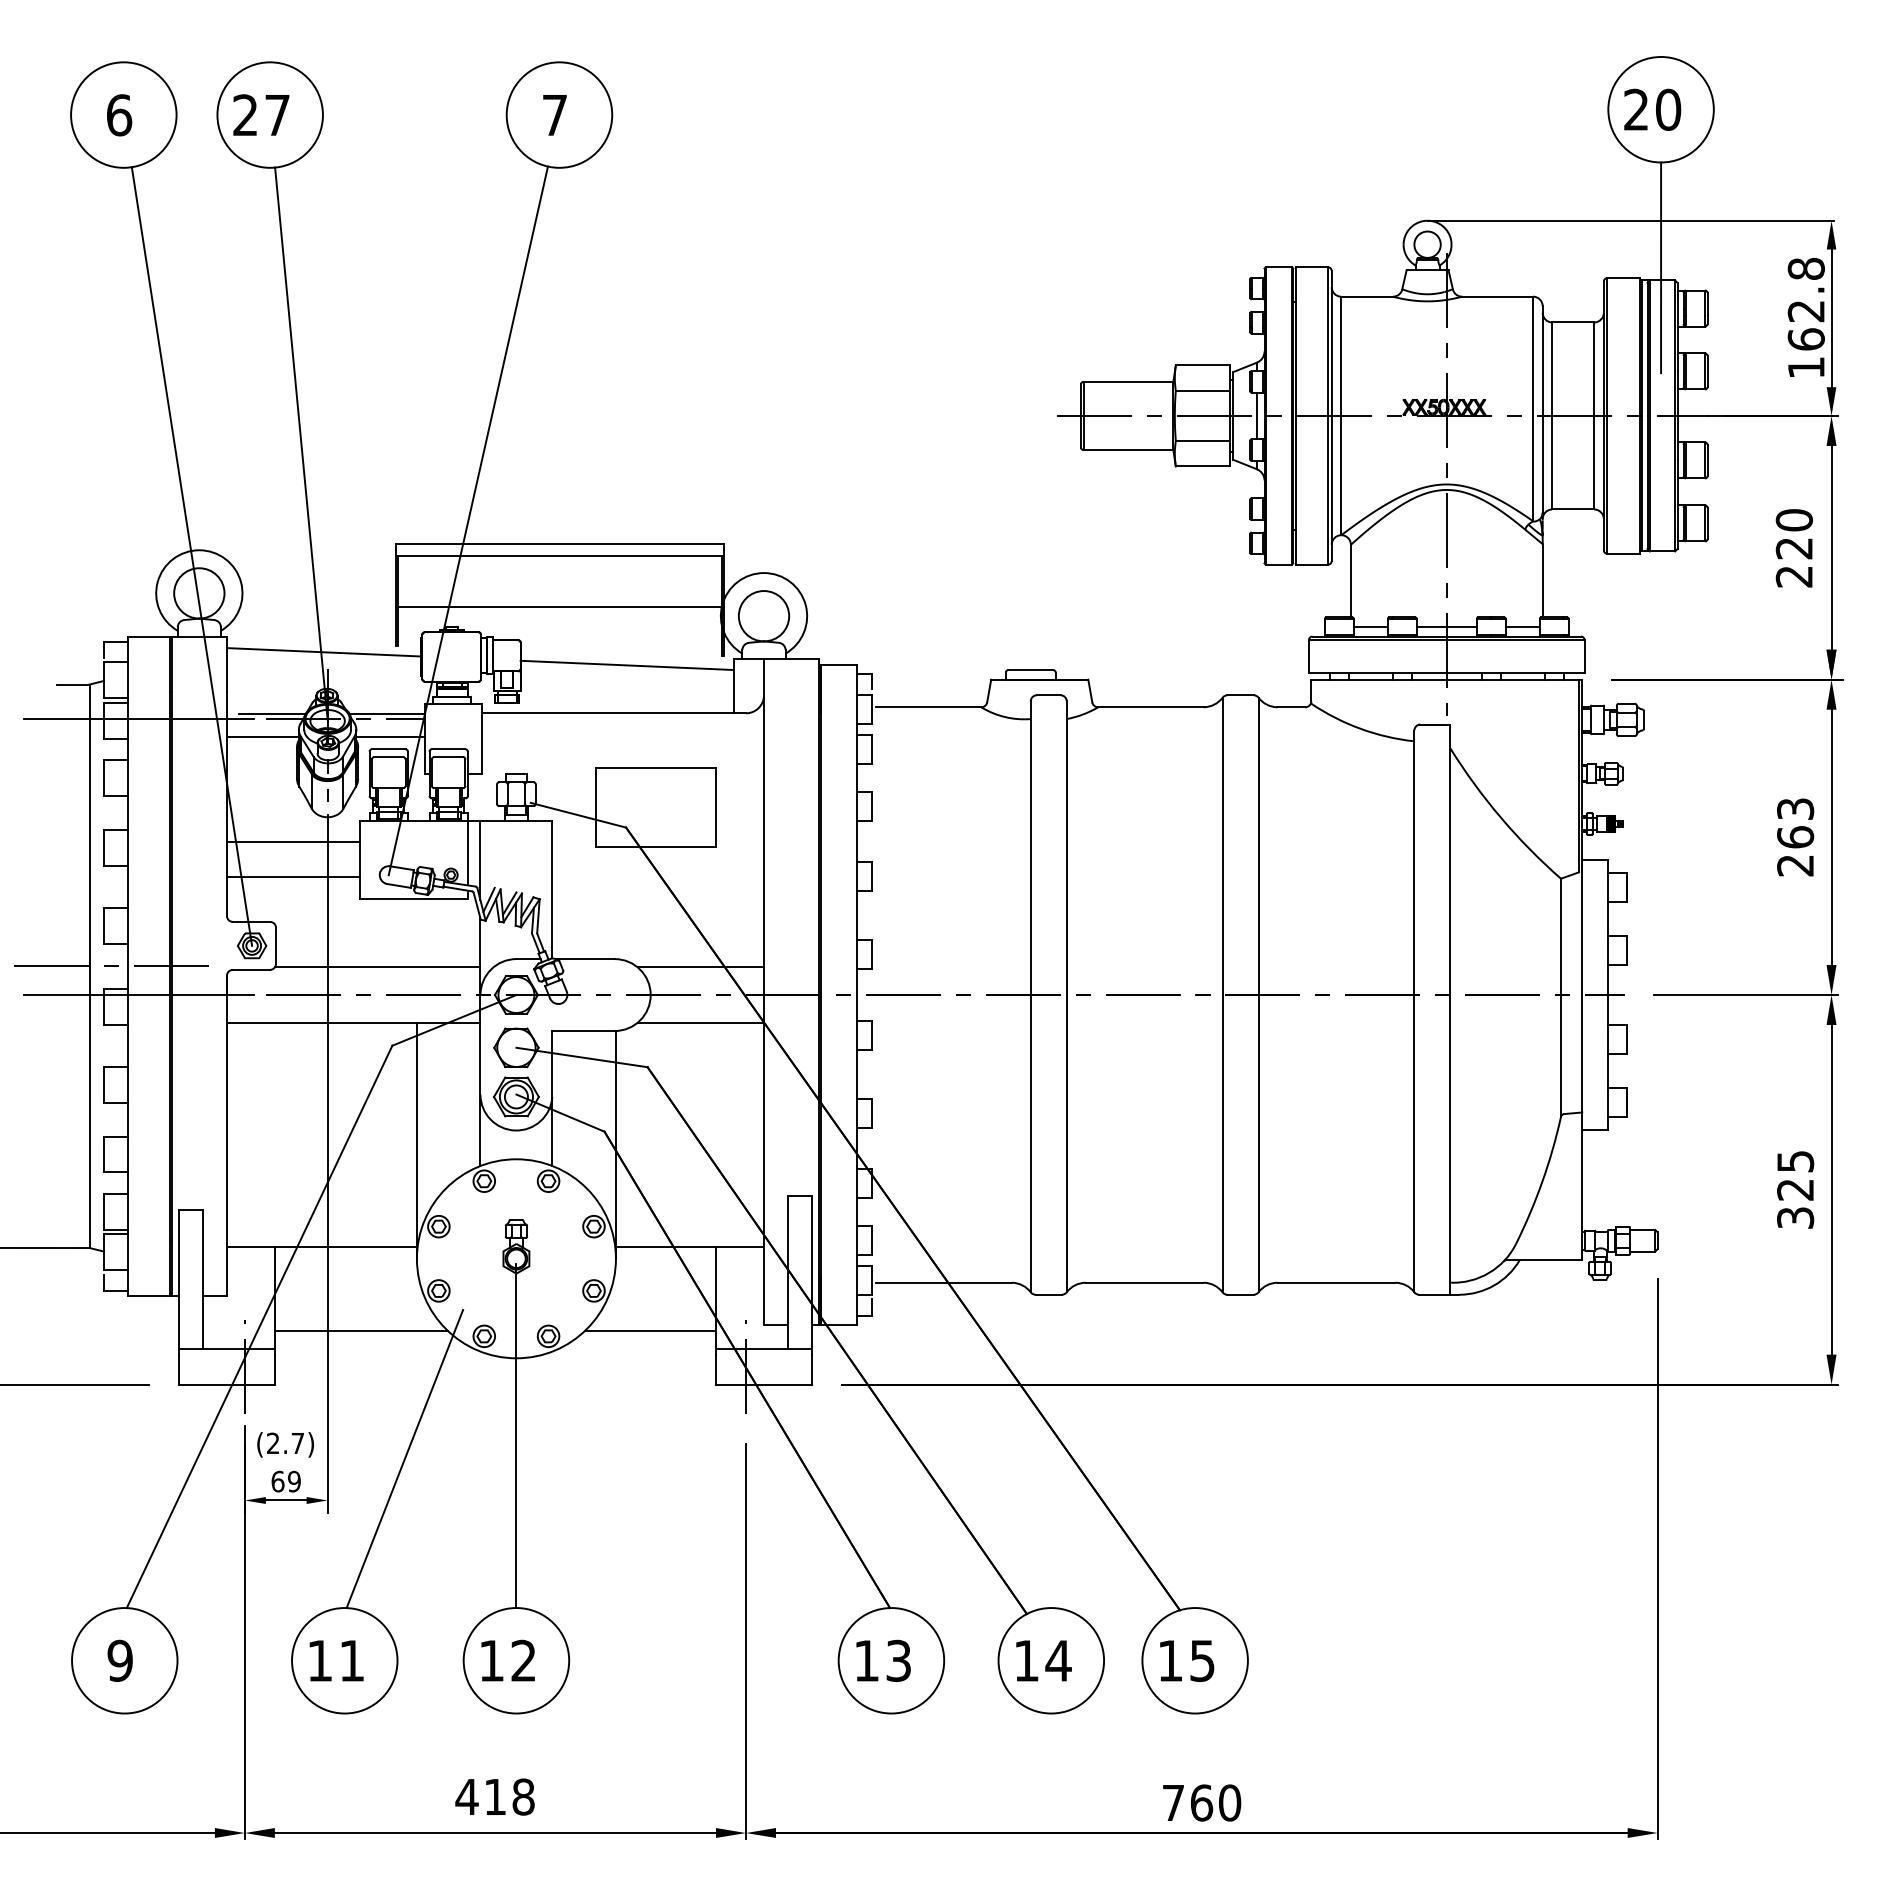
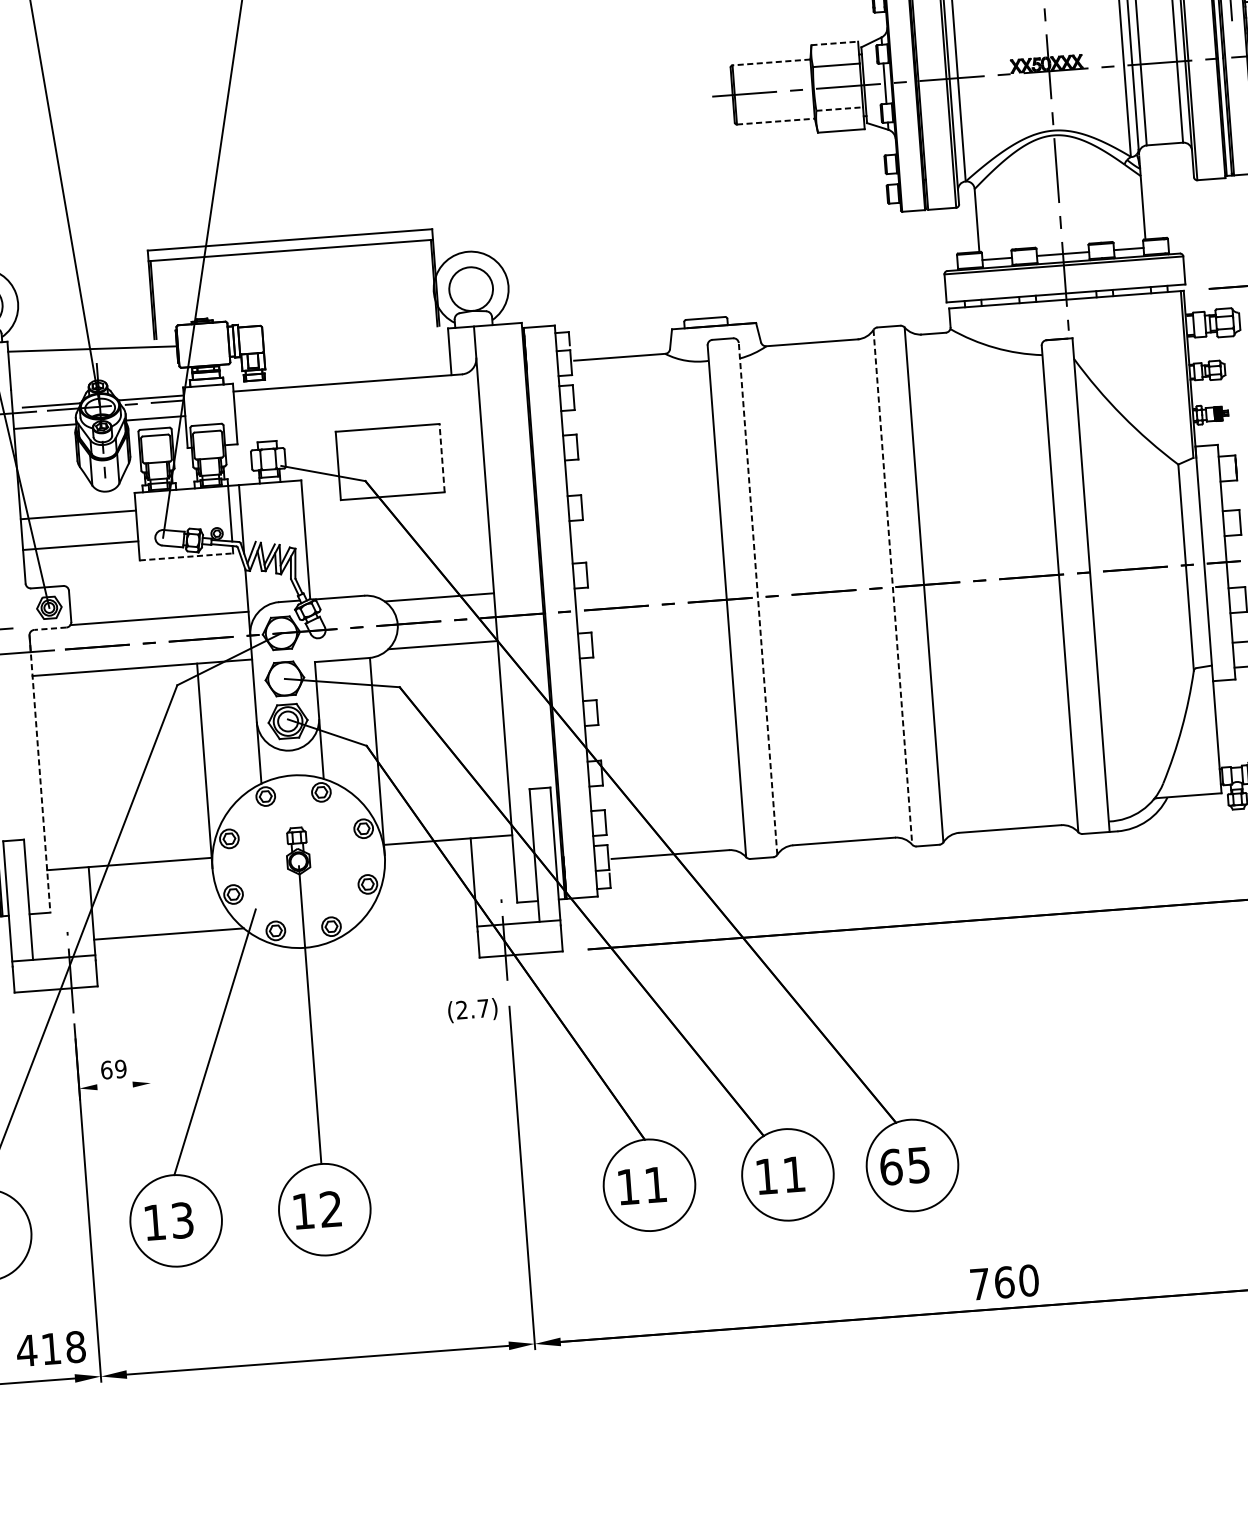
line: (1202, 365) -> (834, 43), solid -> dashed
line: (1128, 381) -> (771, 62), solid -> dashed
line: (1202, 441) -> (839, 109), solid -> dashed
line: (1128, 450) -> (775, 121), solid -> dashed
line: (560, 606) -> (294, 293), removed
line: (627, 665) -> (356, 340), removed
line: (716, 807) -> (442, 457), solid -> dashed
line: (413, 899) -> (186, 557), solid -> dashed
line: (251, 969) -> (50, 628), solid -> dashed
line: (1222, 995) -> (892, 587), solid -> dashed
line: (1066, 996) -> (757, 598), solid -> dashed
line: (226, 1136) -> (39, 774), solid -> dashed
line: (327, 1163) -> (128, 791), removed
line: (650, 1330) -> (419, 915), removed
text: (285, 1444) -> (472, 1010), moved
line: (285, 1500) -> (114, 1085), removed
text: (352, 1660) -> (182, 1220), 11 -> 13
text: (898, 1660) -> (655, 1184), 13 -> 11
text: (1058, 1660) -> (794, 1174), 14 -> 11
text: (1170, 1660) -> (891, 1166), 15 -> 65
text: (494, 1796) -> (50, 1348), moved
text: (1202, 1802) -> (1005, 1281), moved

